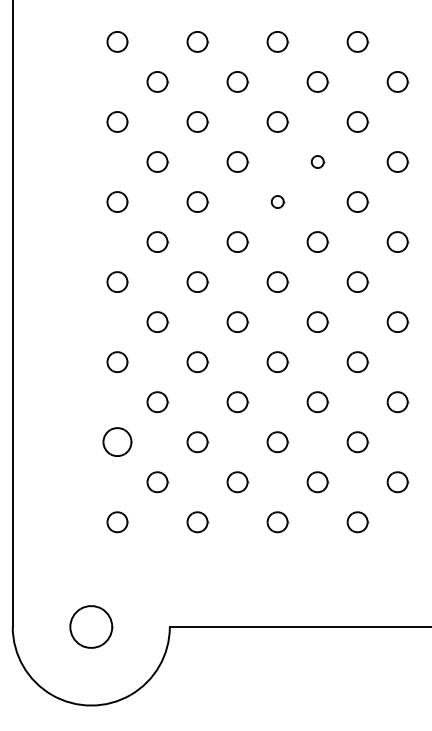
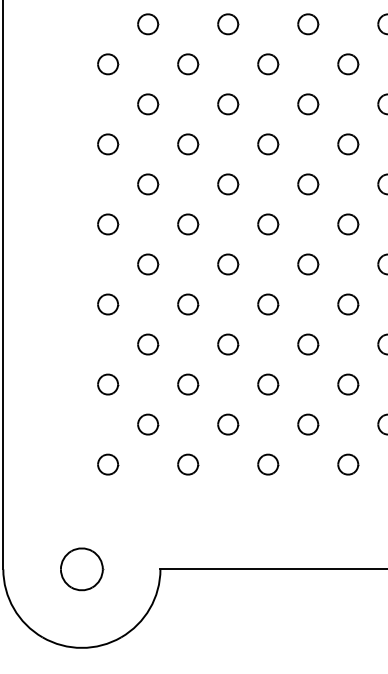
part: (317, 161) -> (308, 103), size x1.67
part: (277, 201) -> (268, 143), size x1.67
part: (117, 442) -> (108, 384), size x0.71

